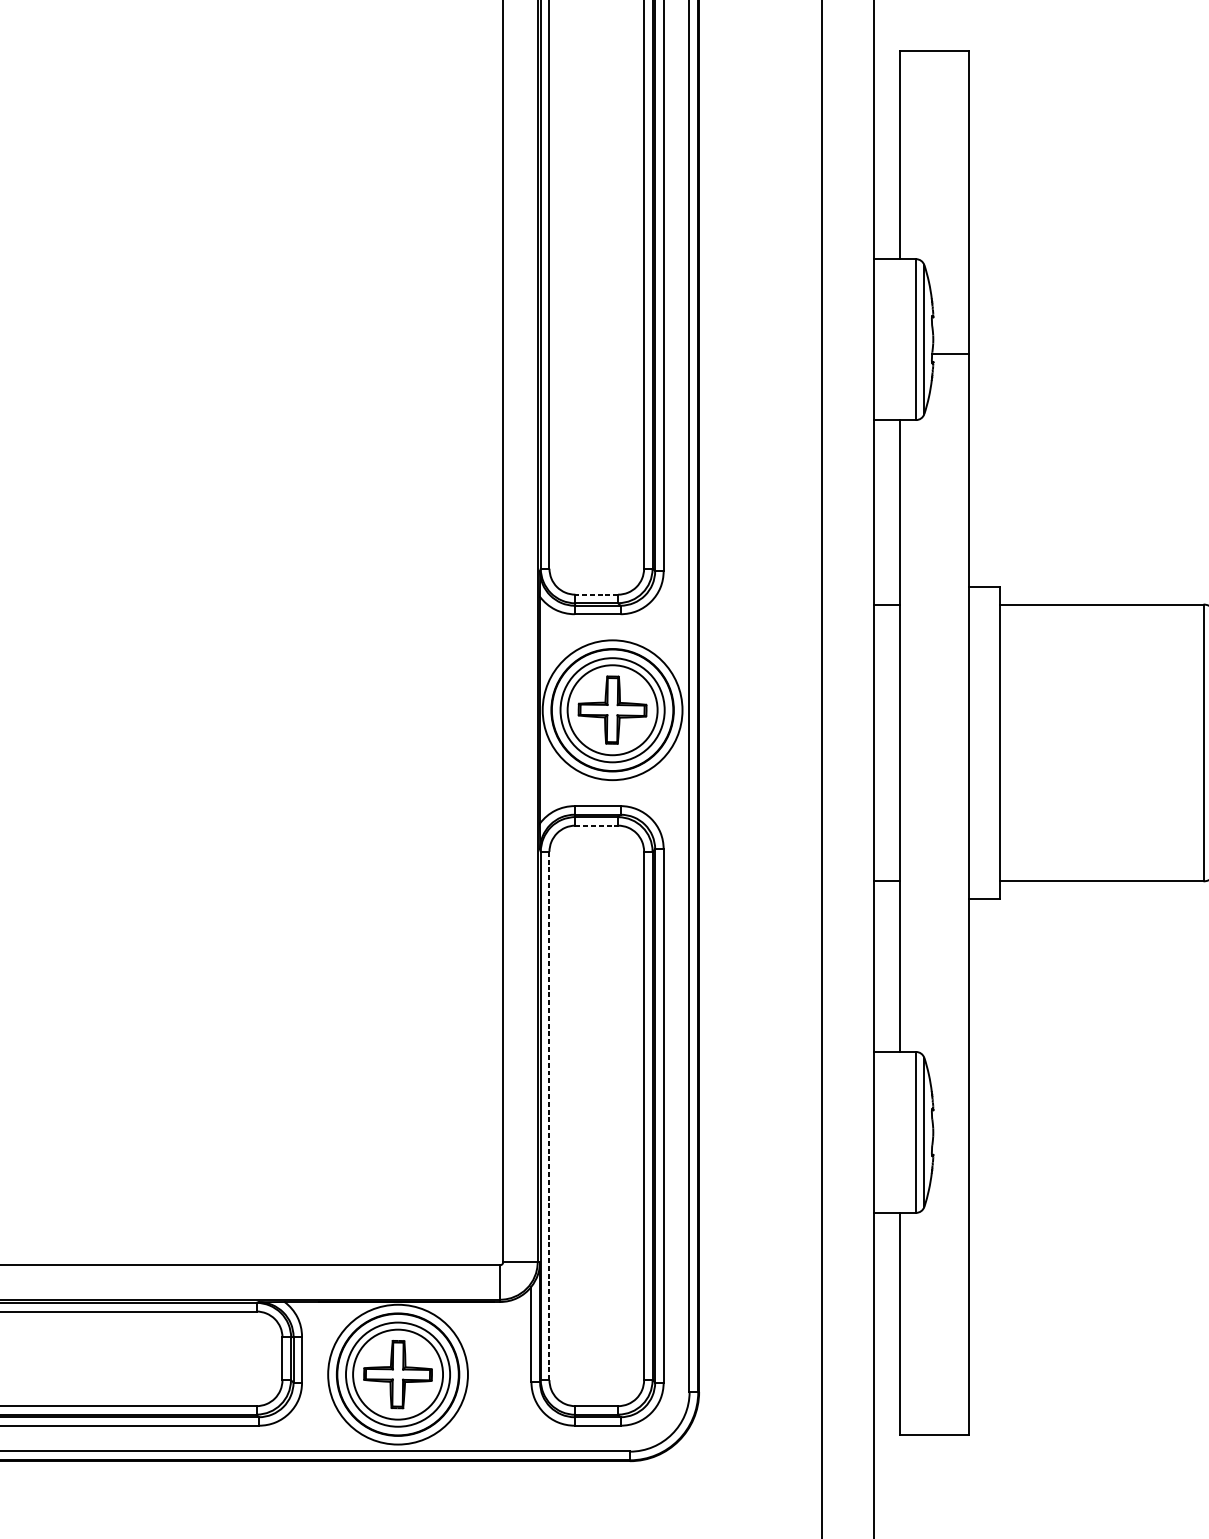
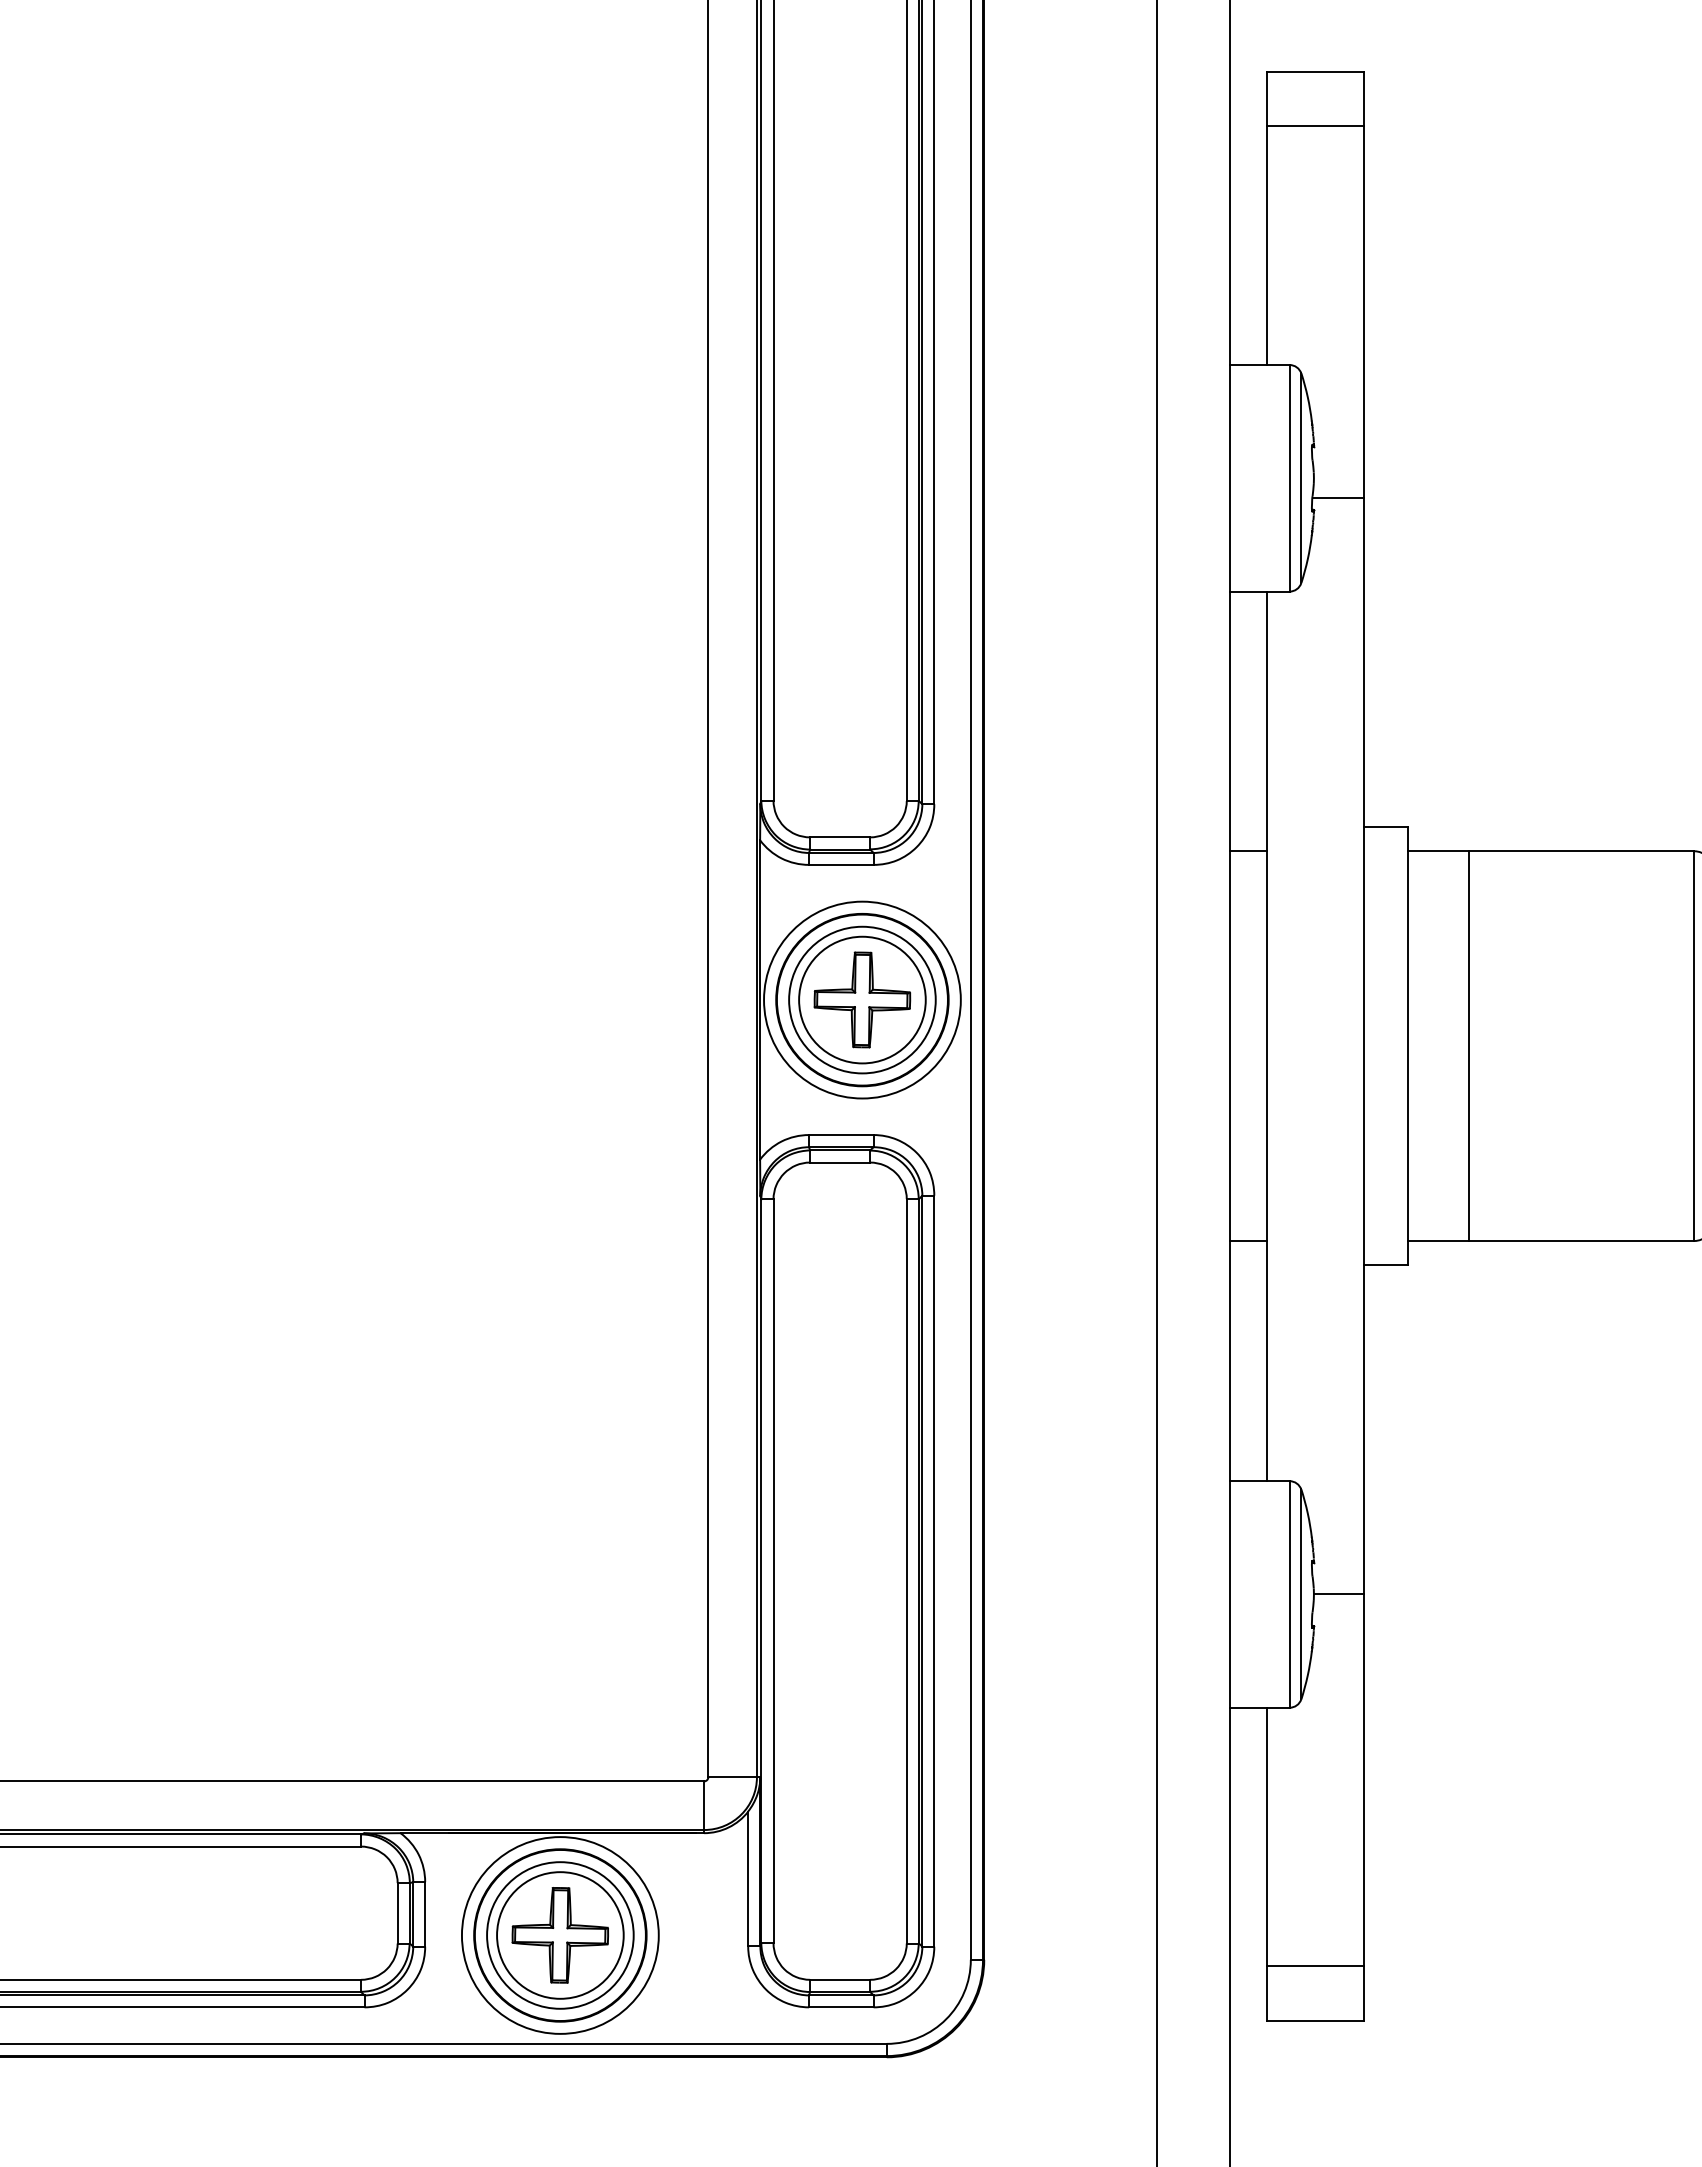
line: (934, 89) -> (1315, 126), added
line: (596, 594) -> (839, 837), dashed -> solid
line: (1043, 743) -> (1468, 1046), added
line: (597, 825) -> (840, 1162), dashed -> solid
line: (549, 1116) -> (773, 1571), dashed -> solid
line: (951, 1132) -> (1339, 1594), added
line: (934, 1395) -> (1315, 1965), added

